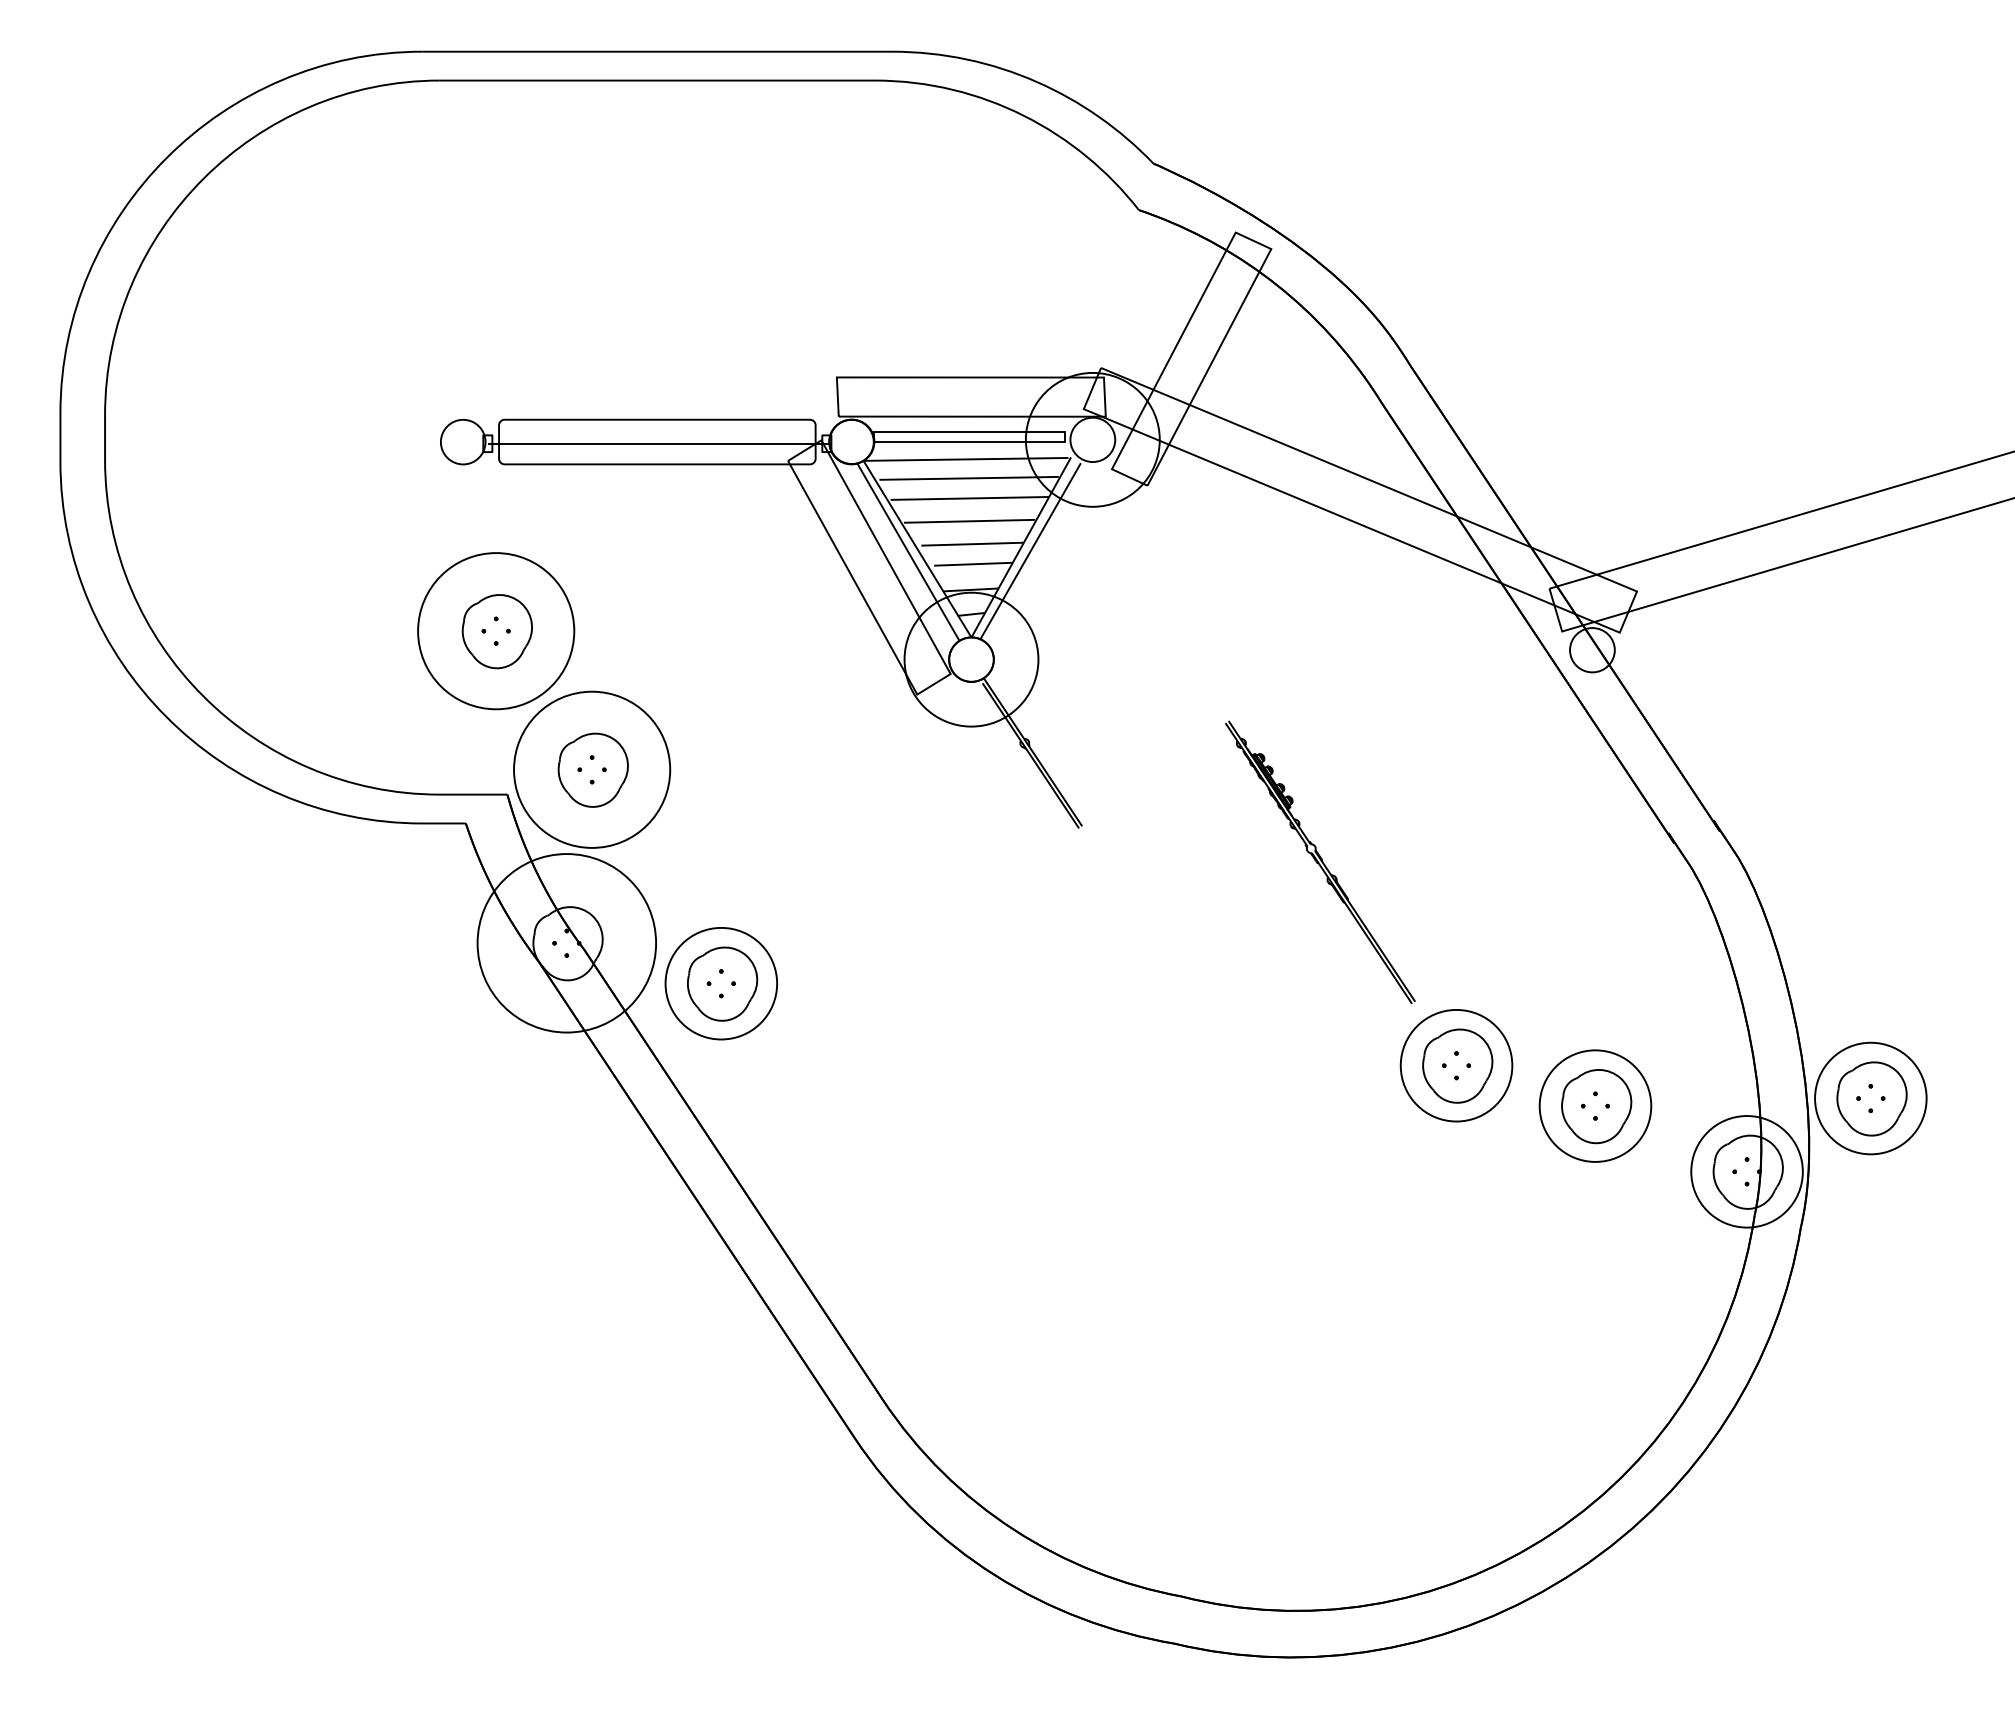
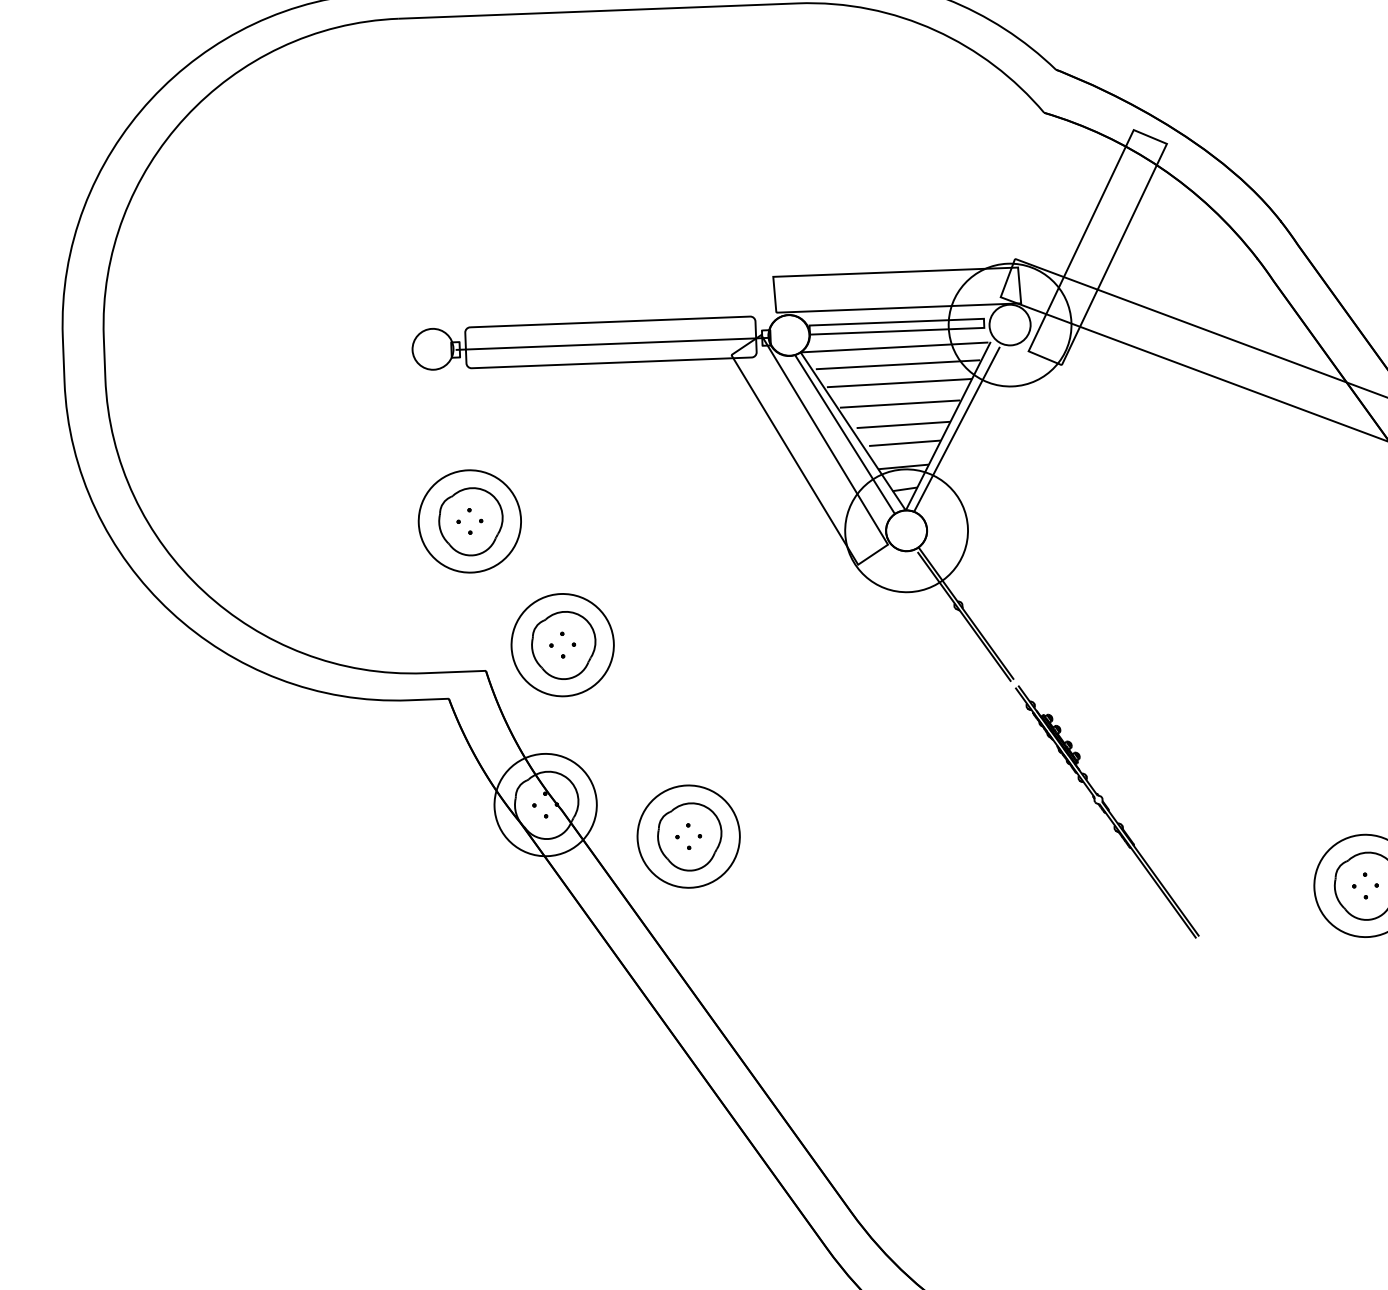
circle: (495, 630) -> (469, 520), size x0.71
circle: (591, 769) -> (562, 644), size x0.71
part: (1320, 862) -> (1107, 812), moved
circle: (566, 943) -> (545, 805), size x0.62

